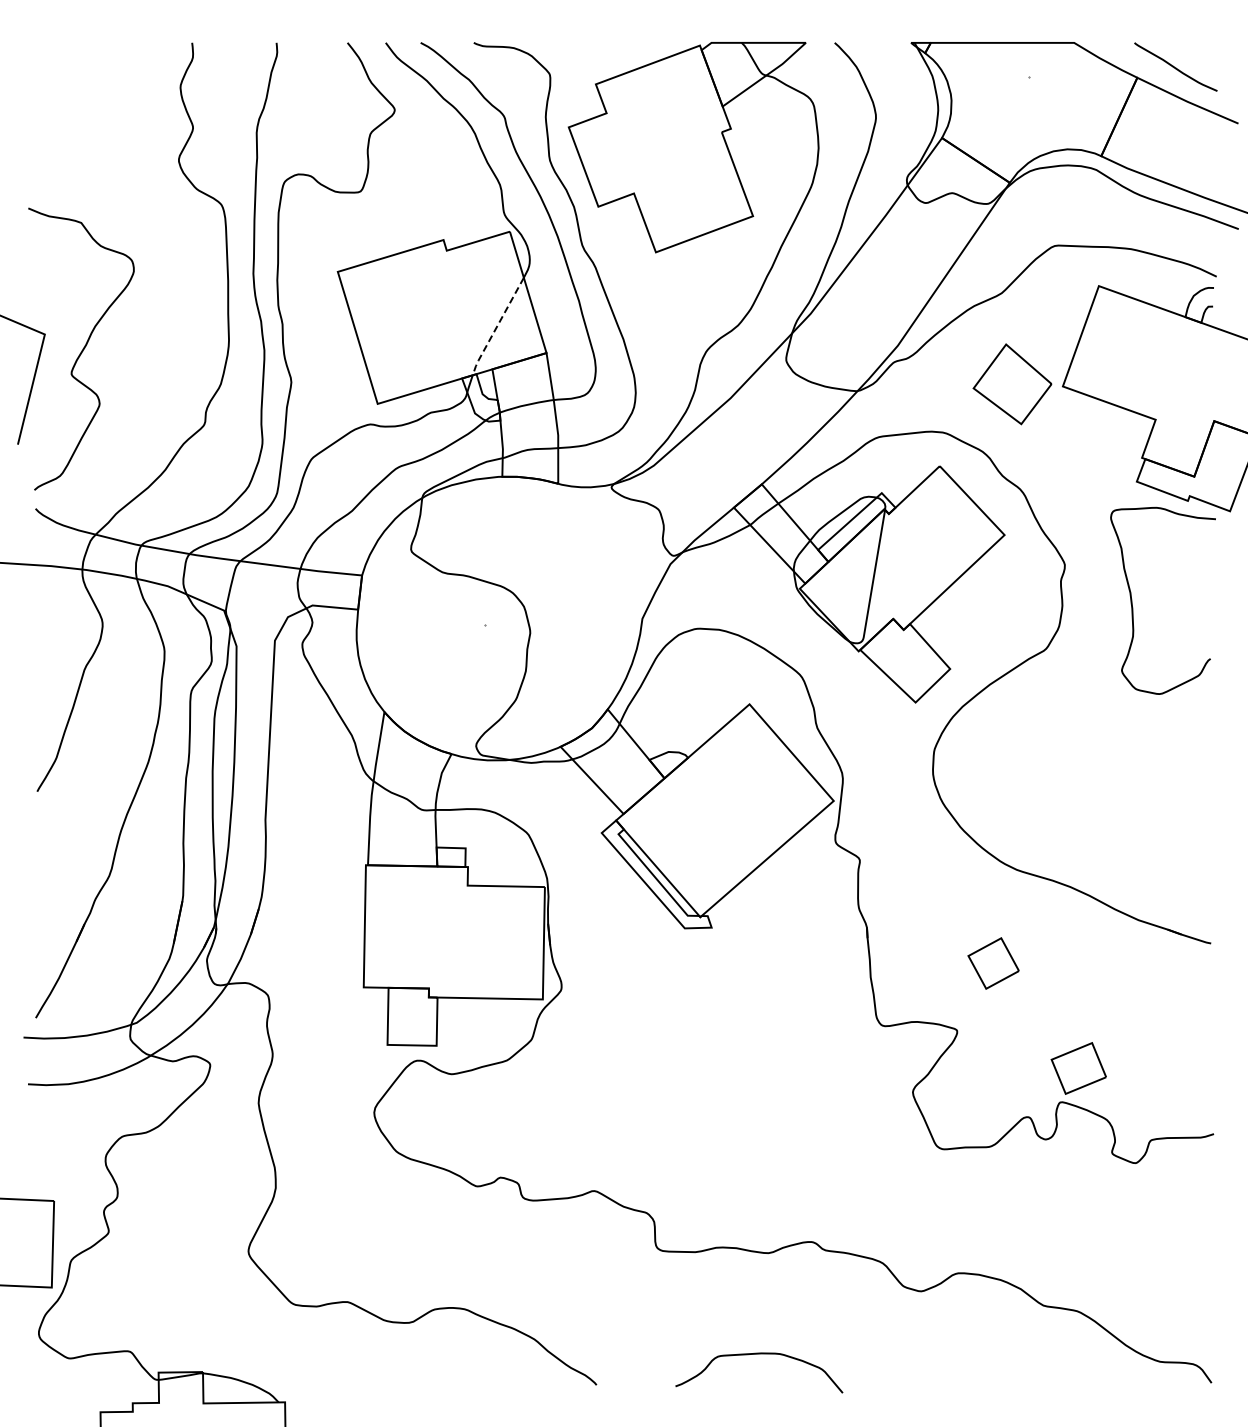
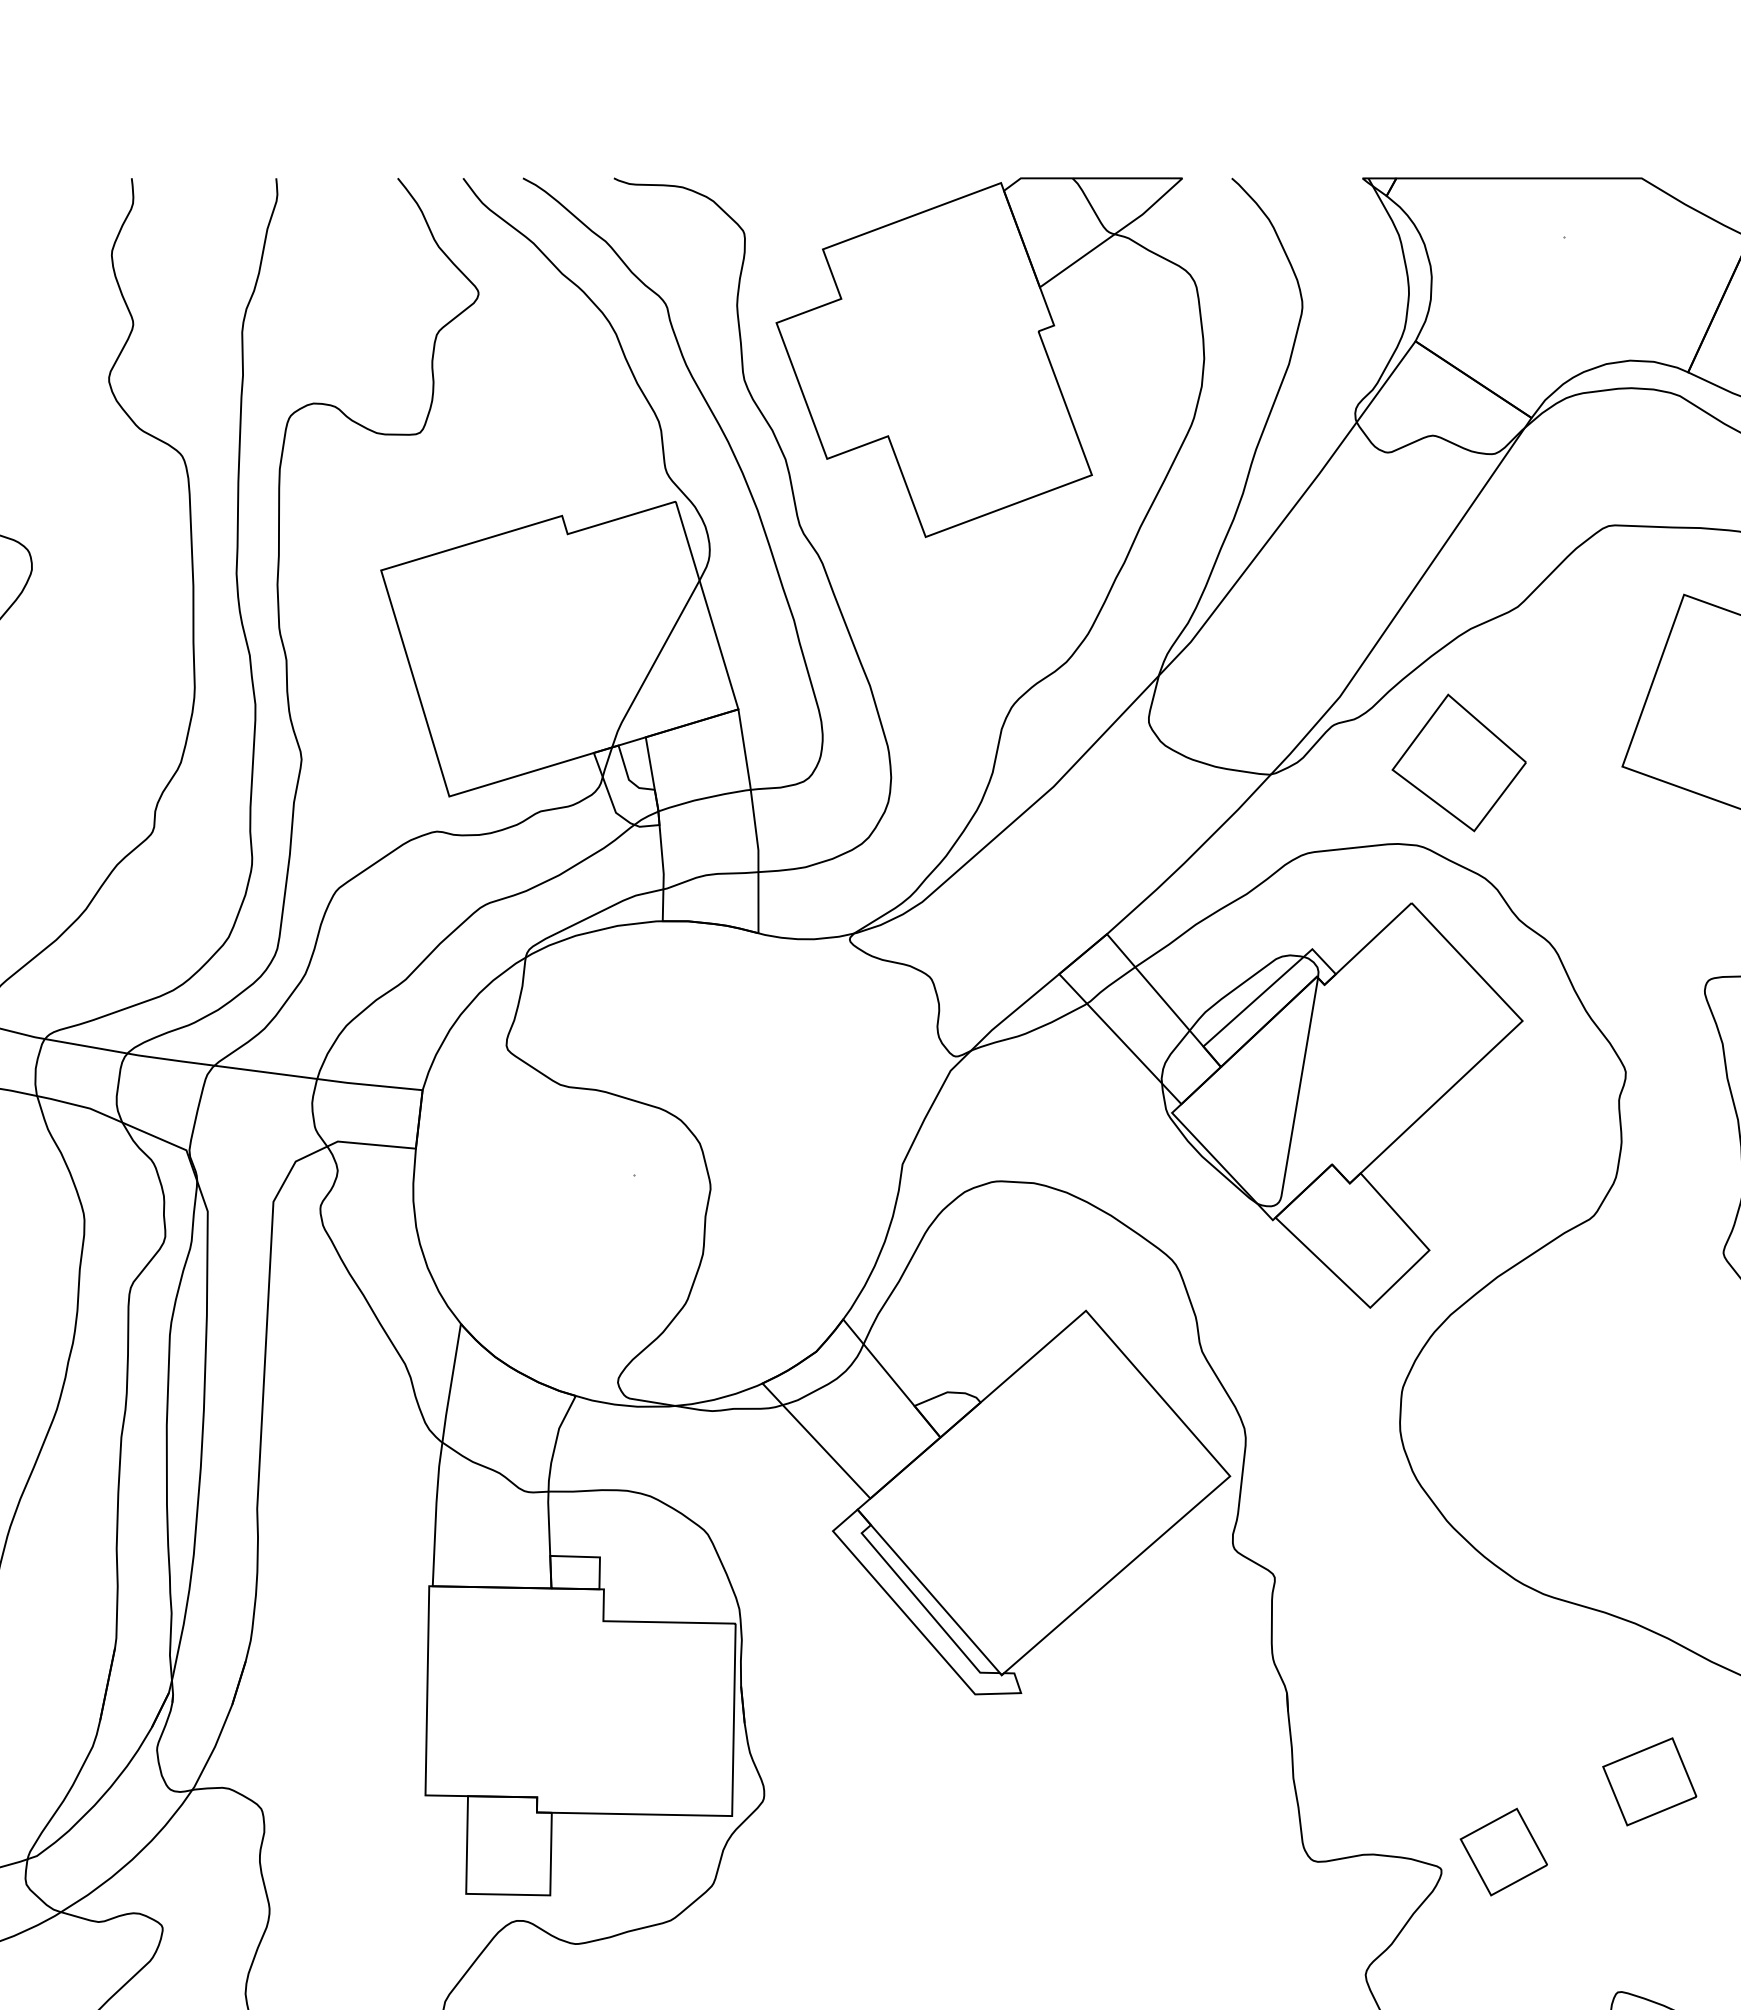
line: (496, 327) -> (652, 665), dashed -> solid
part: (1012, 384) -> (1459, 763), moved
part: (993, 963) -> (1503, 1852), moved
part: (1078, 1068) -> (1649, 1781), moved

